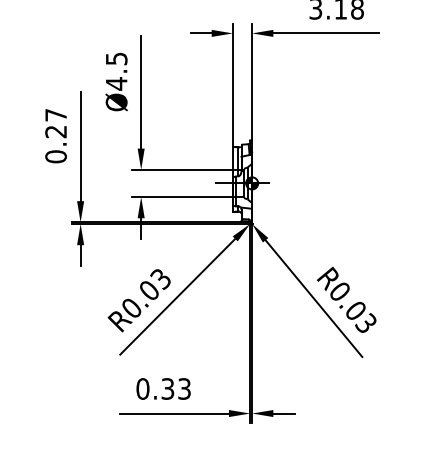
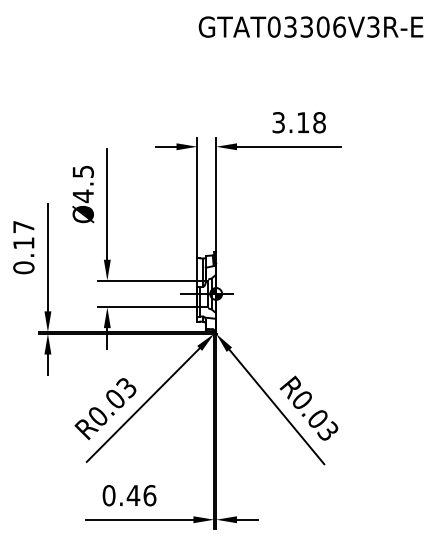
text: (55, 131) -> (23, 243), 0.27 -> 0.17
text: (175, 388) -> (141, 495), 0.33 -> 0.46

